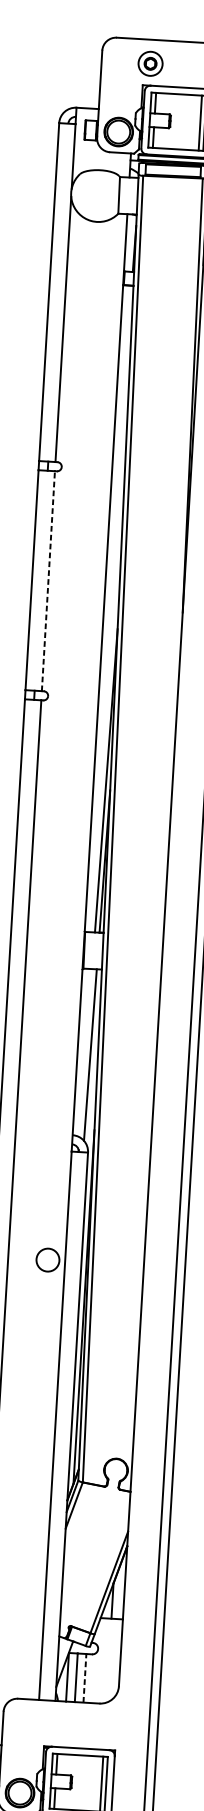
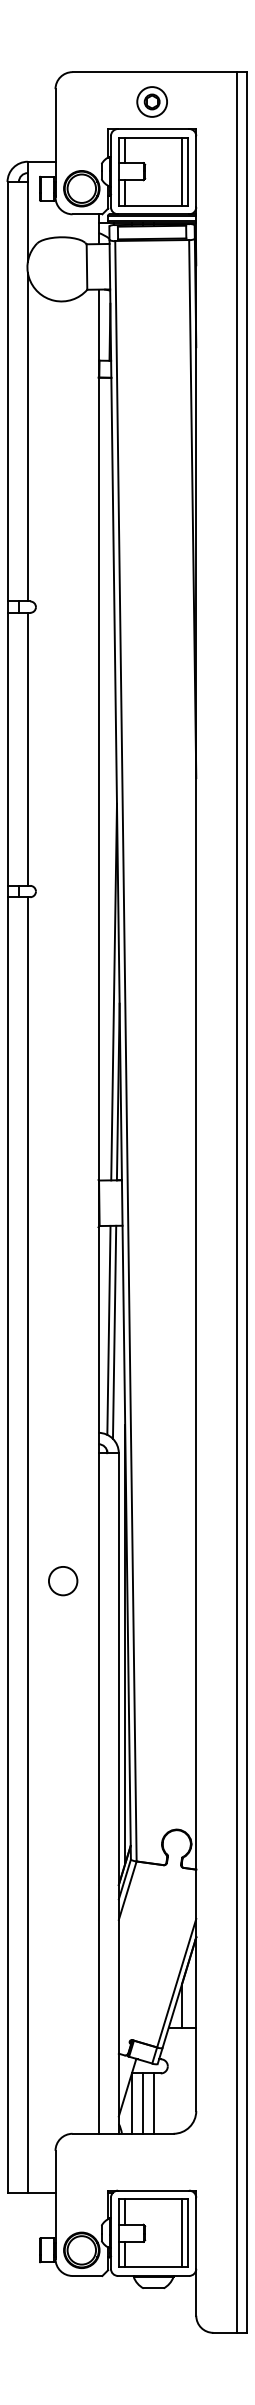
part: (150, 63) -> (151, 101), moved
line: (48, 580) -> (27, 748), dashed -> solid
line: (85, 1052) -> (108, 1329), added
circle: (48, 1260) -> (63, 1581), moved
line: (84, 1678) -> (153, 2103), dashed -> solid

